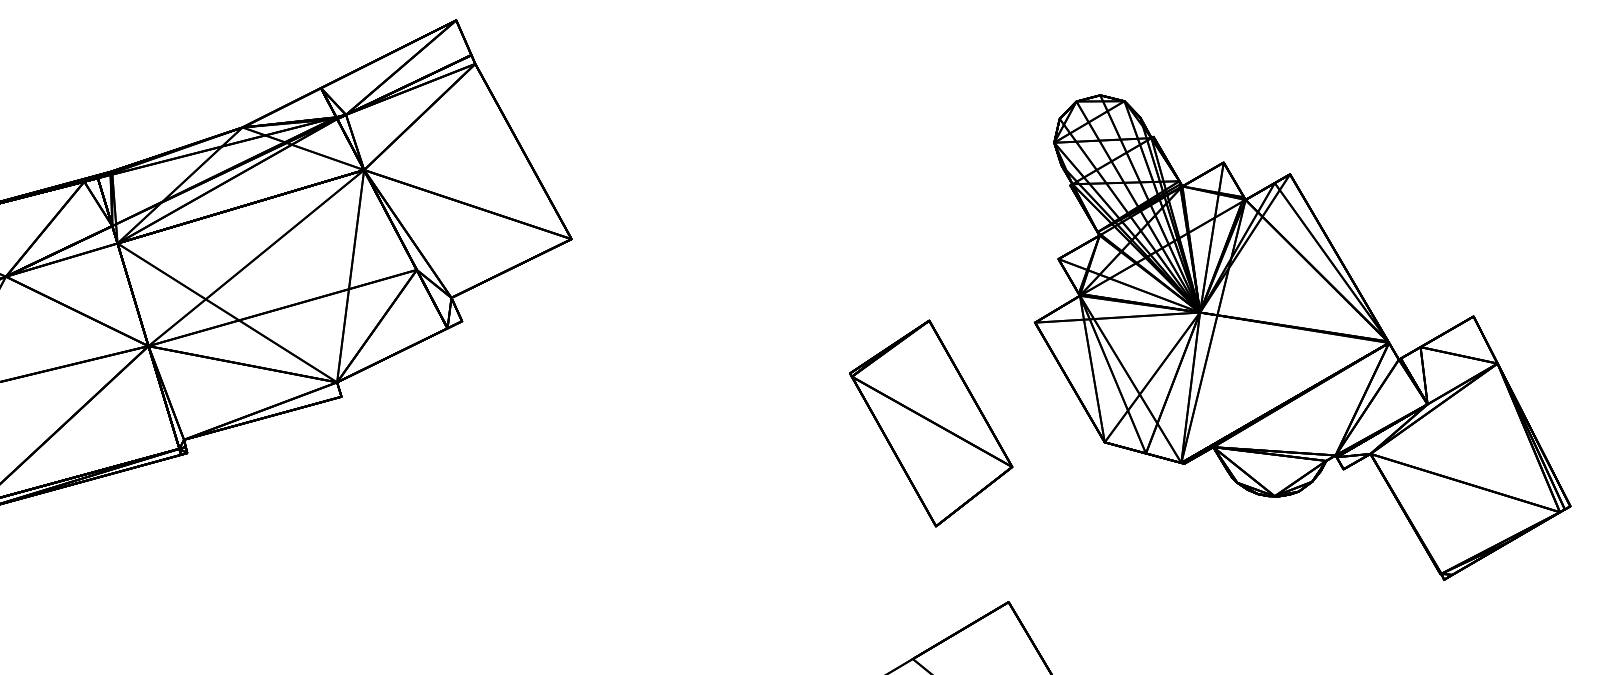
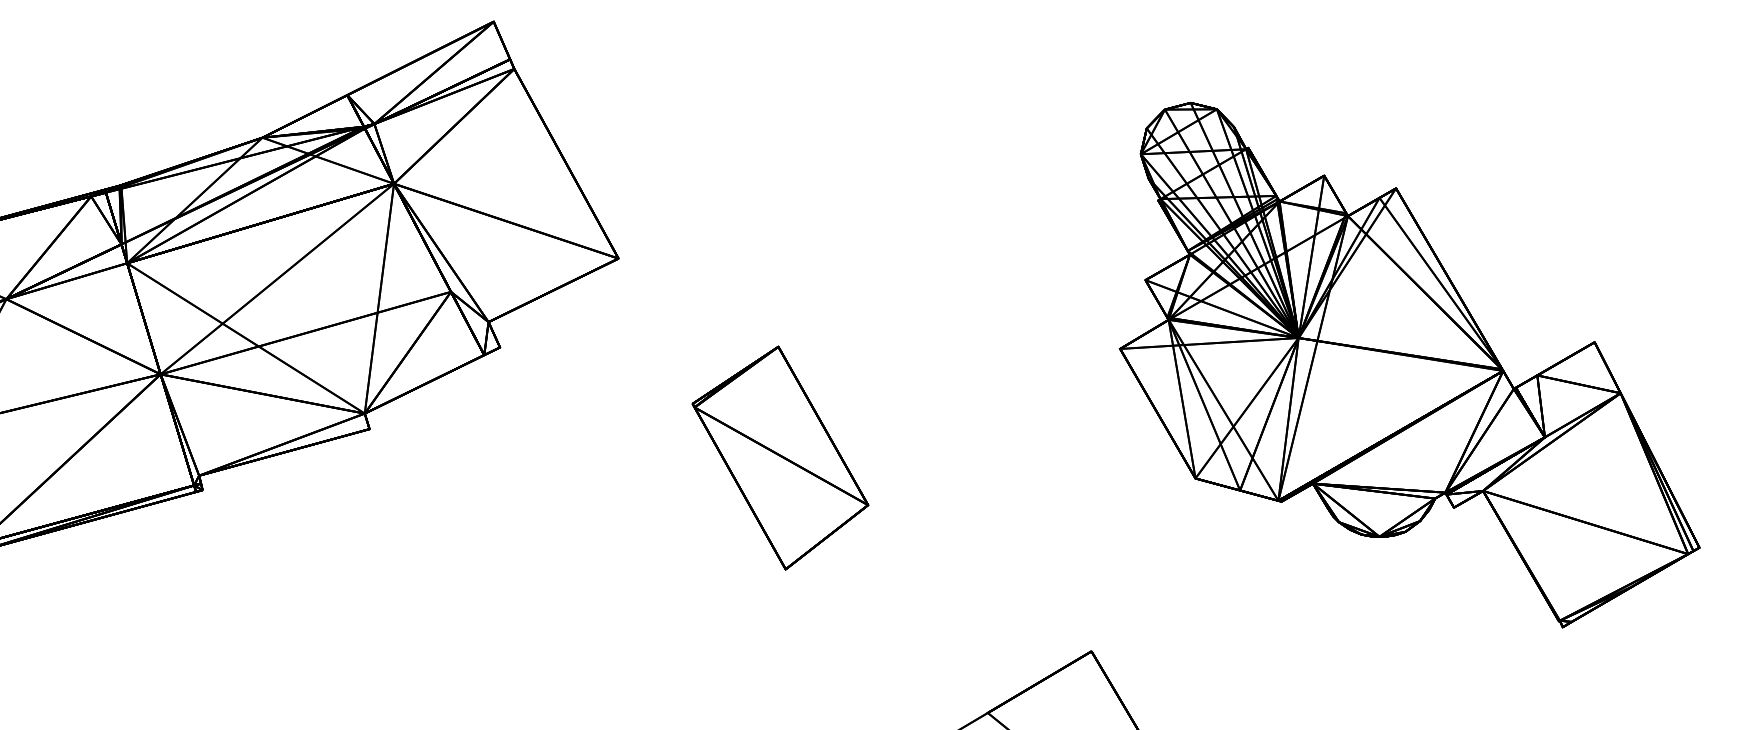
part: (931, 423) -> (780, 458), moved

